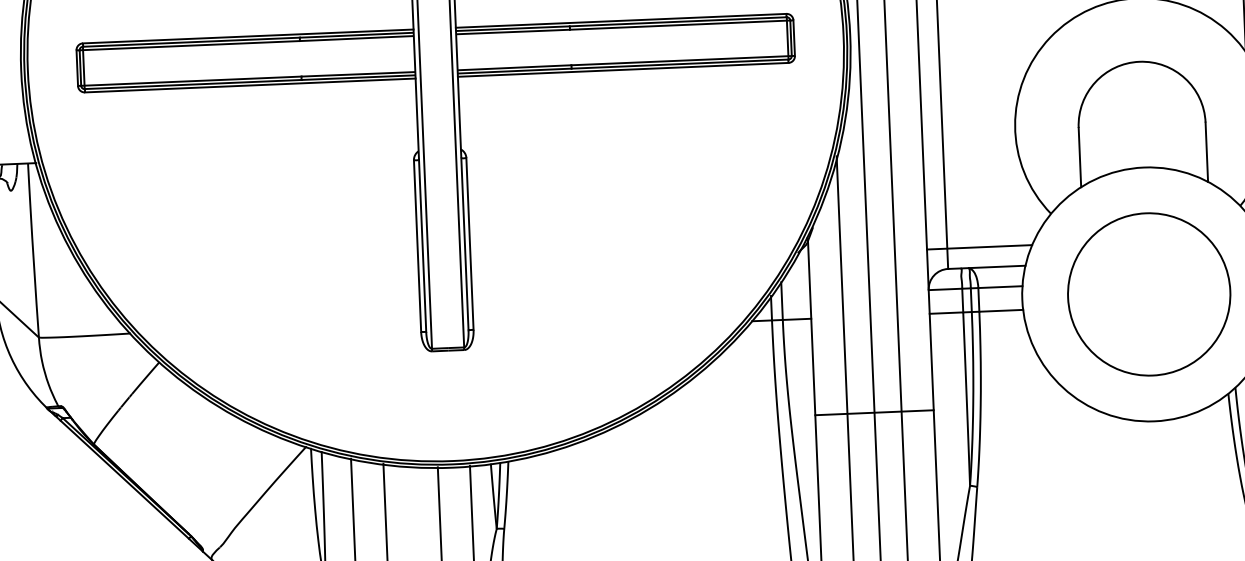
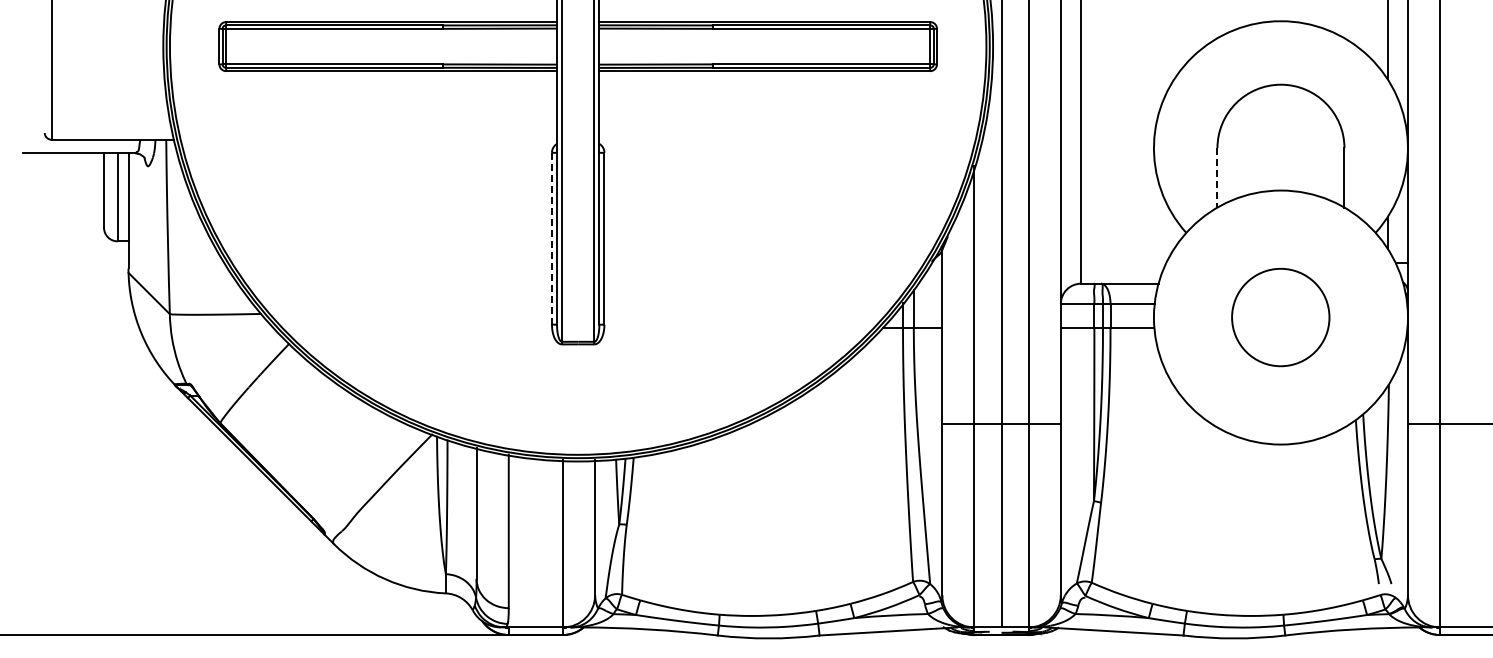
line: (1079, 157) -> (1217, 177), solid -> dashed
line: (417, 246) -> (551, 238), solid -> dashed
line: (979, 247) -> (1113, 263), removed
circle: (1148, 294) -> (1280, 317), size x0.6

